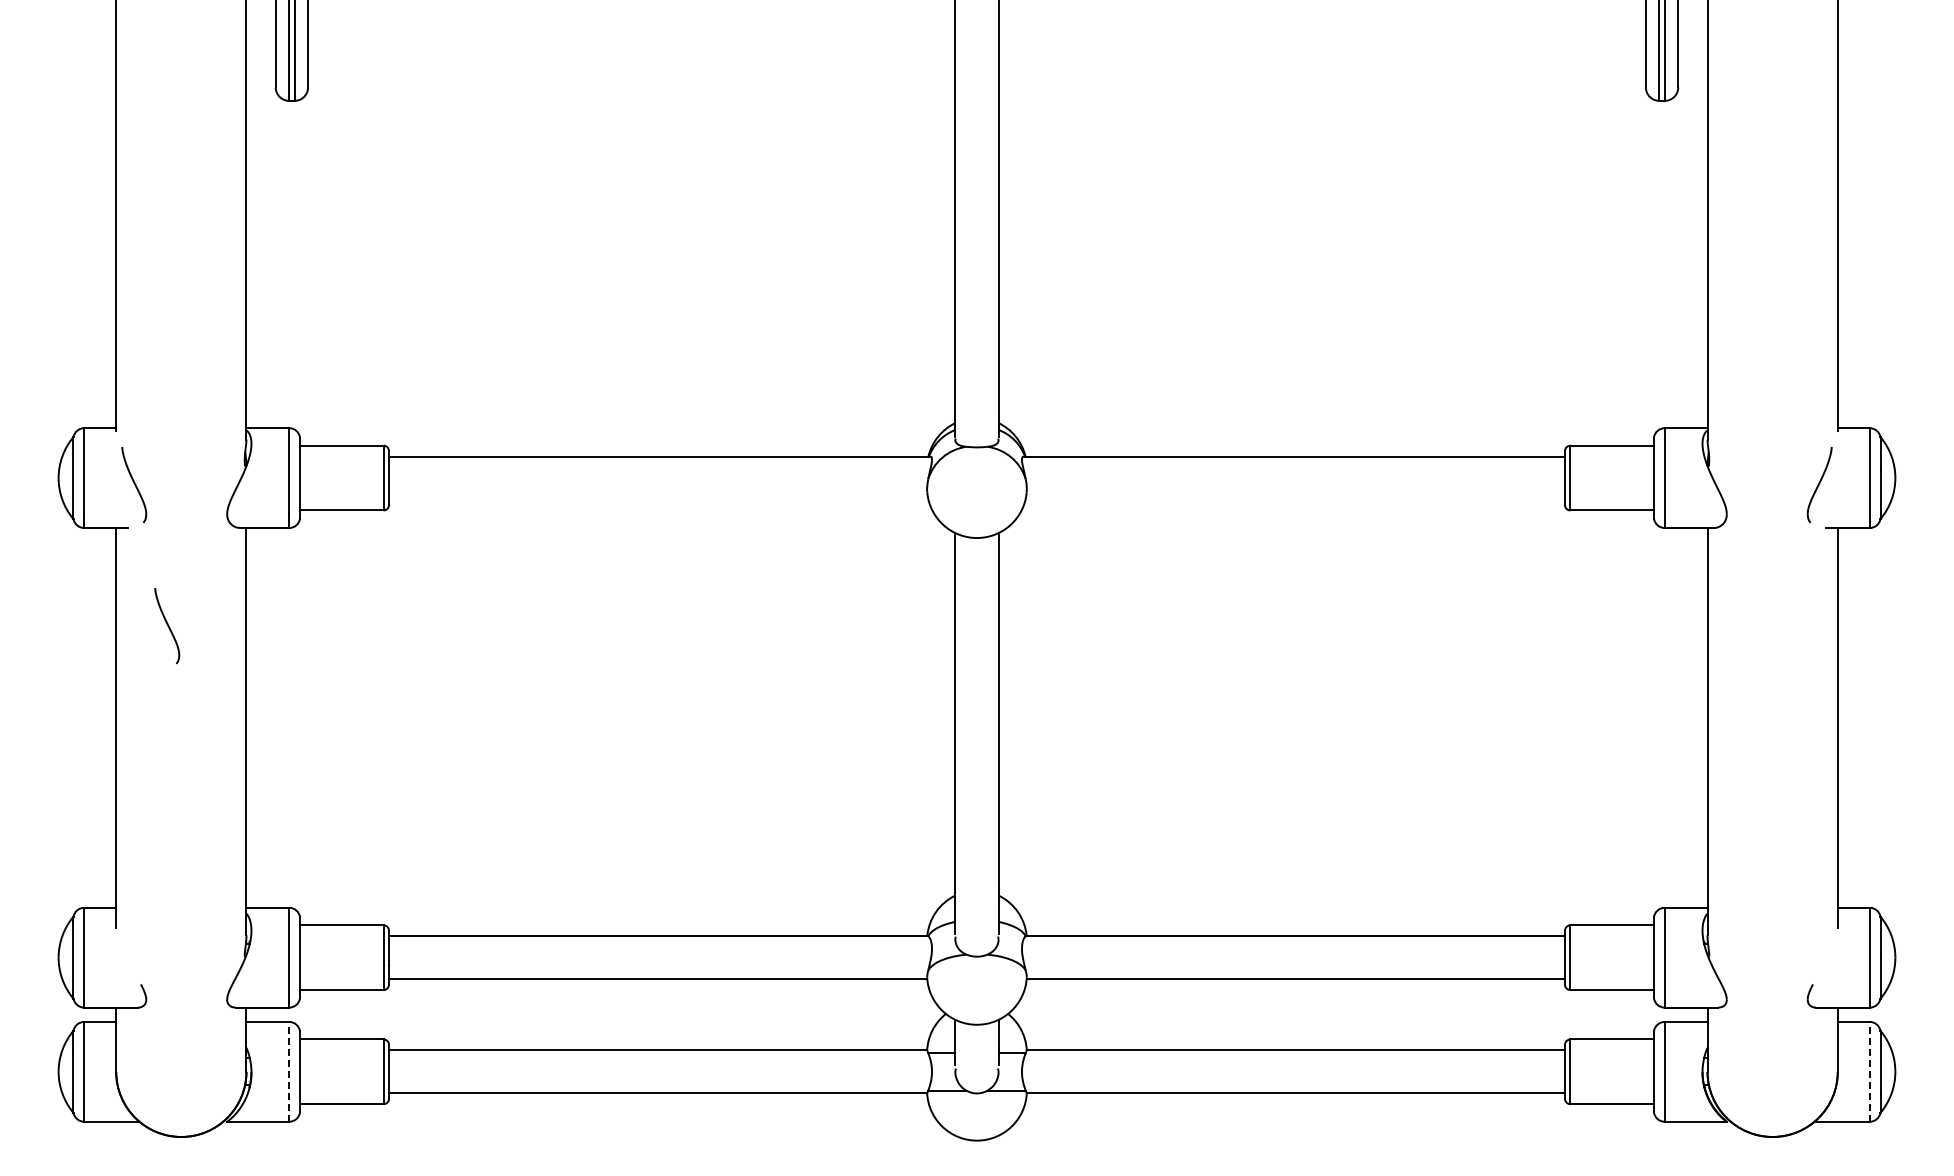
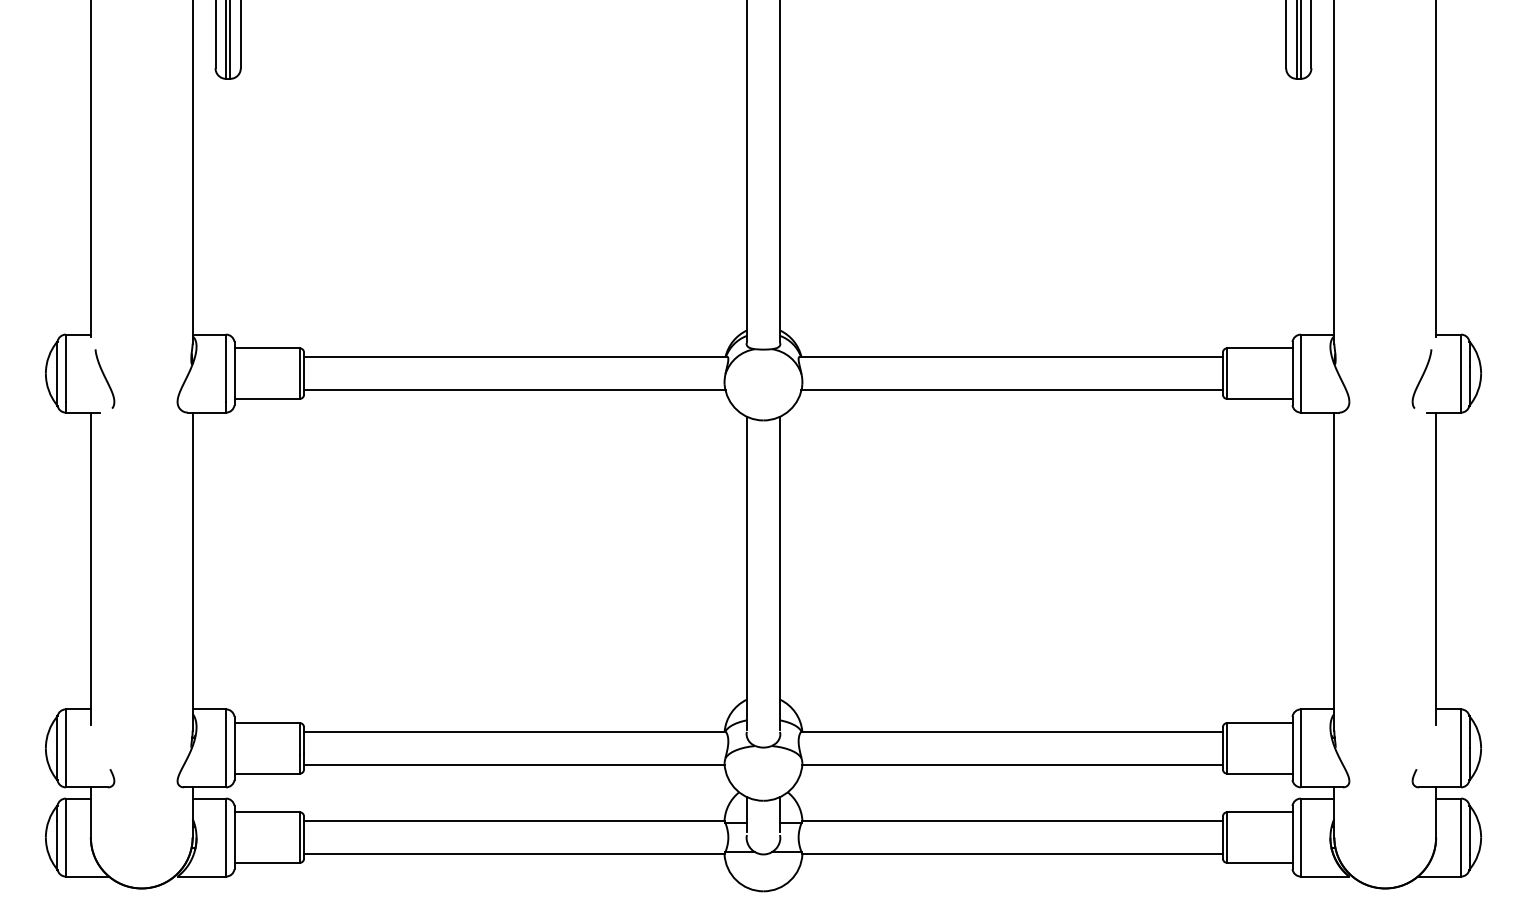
line: (658, 499) -> (514, 390), added
line: (1294, 499) -> (1011, 390), added
curve: (167, 626) -> (130, 489), removed
line: (289, 1071) -> (226, 837), dashed -> solid
line: (1869, 1071) -> (1460, 837), dashed -> solid

